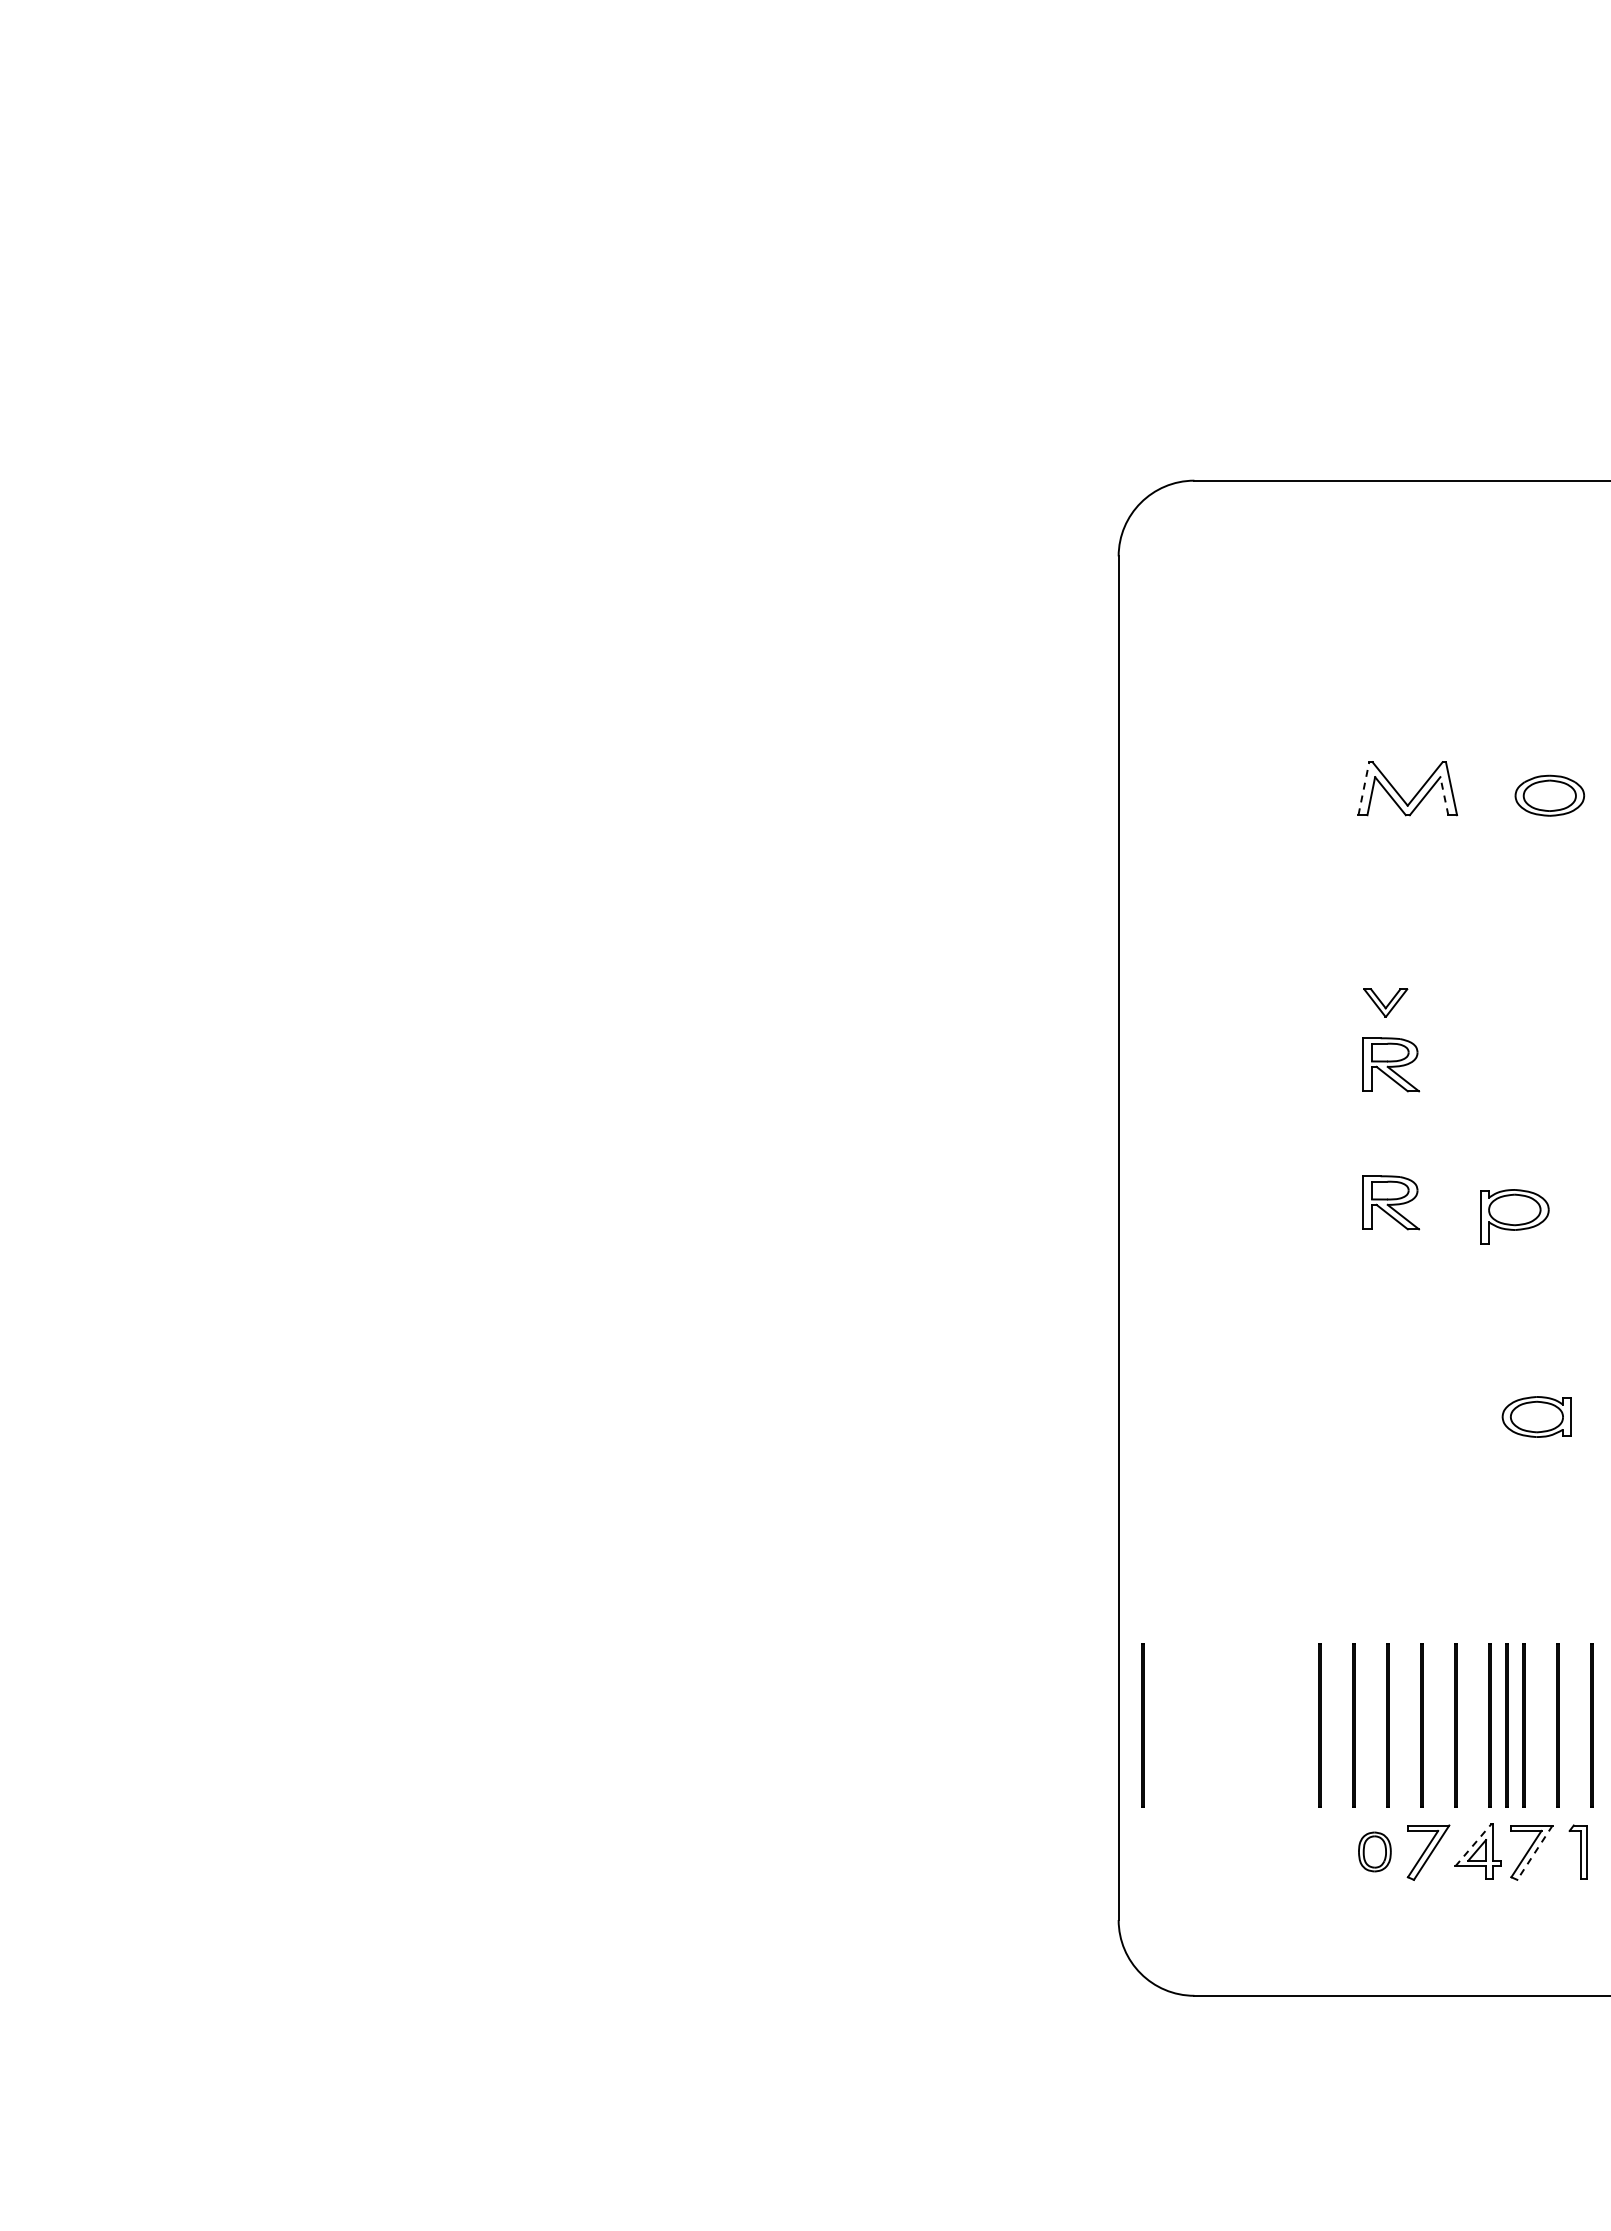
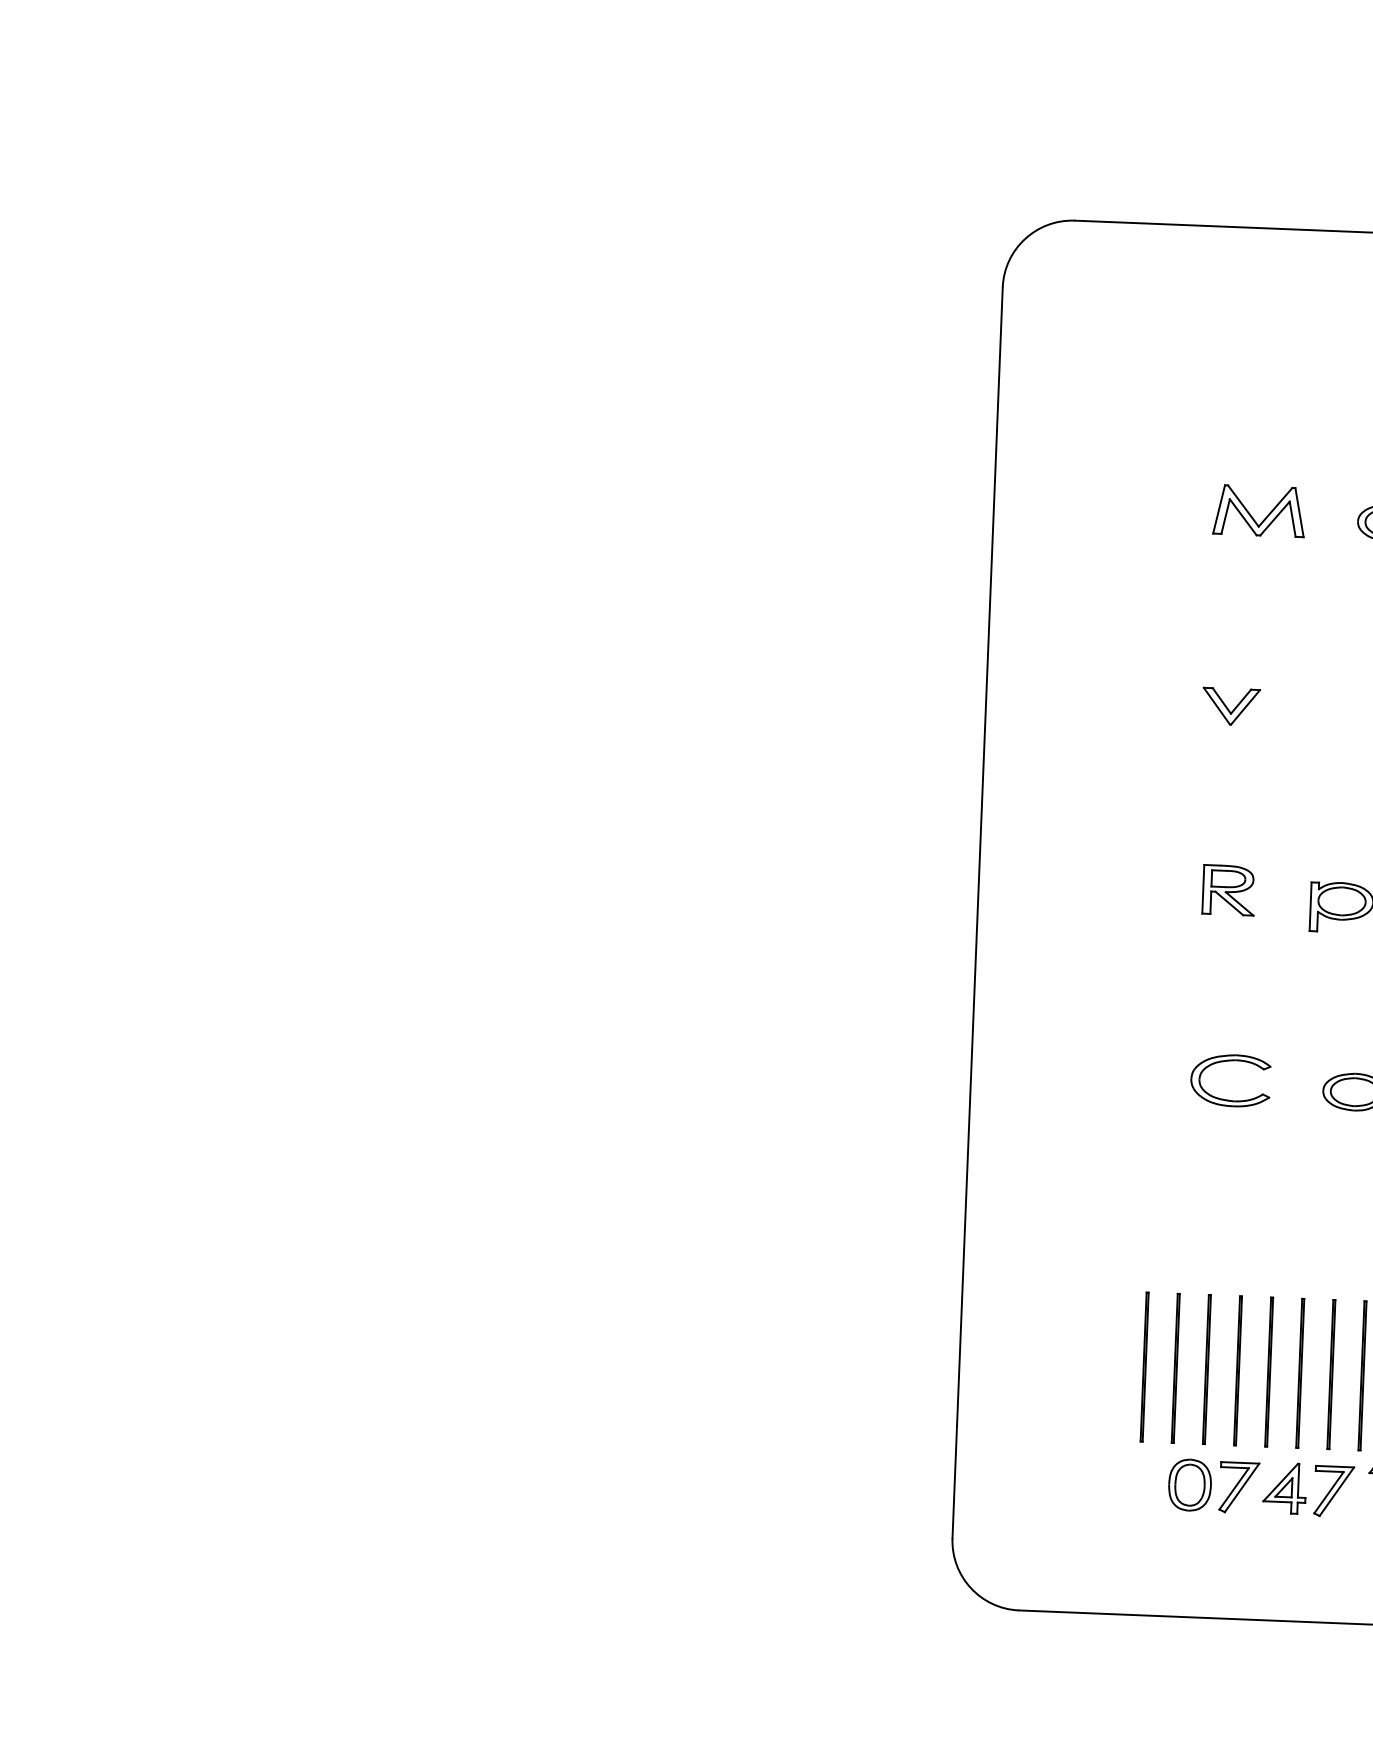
line: (1363, 788) -> (1218, 509), dashed -> solid
line: (1444, 795) -> (1292, 518), dashed -> solid
part: (1385, 1002) -> (1231, 706), size x1.43
part: (1391, 1064) -> (1234, 763), removed
part: (1398, 1389) -> (1228, 1061), added
line: (1142, 1725) -> (981, 1360), removed
line: (1506, 1725) -> (1315, 1374), removed
line: (1473, 1845) -> (1280, 1482), dashed -> solid
part: (1374, 1851) -> (1189, 1484), size x1.43
line: (1534, 1853) -> (1336, 1492), dashed -> solid

